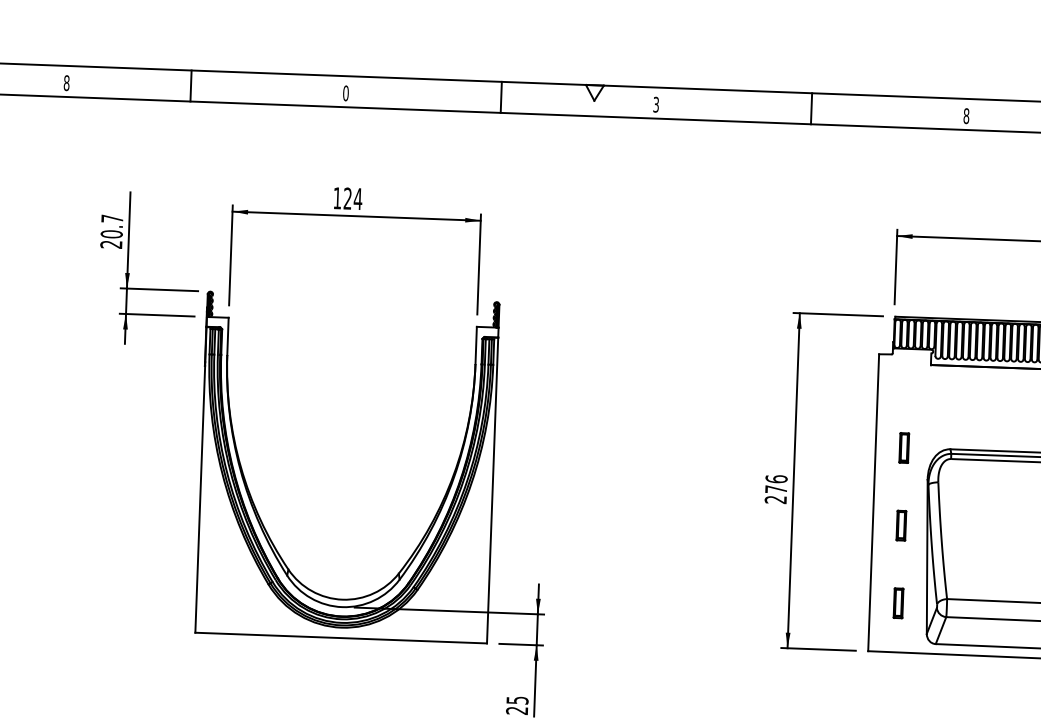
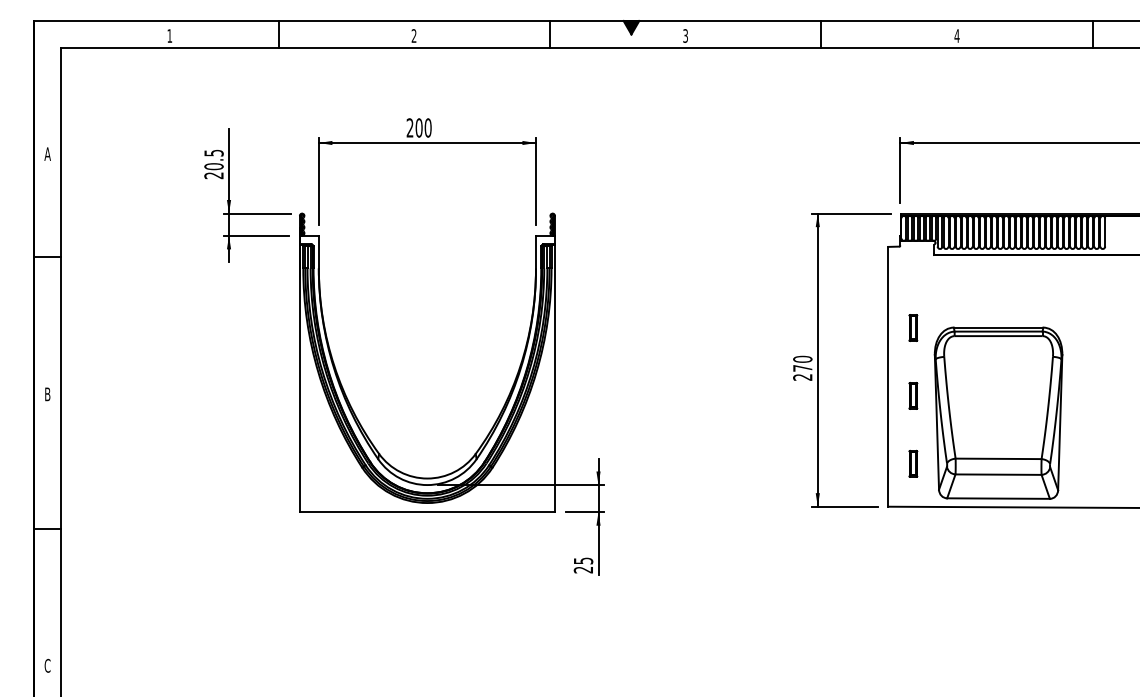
text: (66, 82) -> (169, 35), 8 -> 1
text: (345, 92) -> (413, 35), 0 -> 2
fill: (594, 92) -> (631, 27), added
text: (965, 115) -> (956, 35), 8 -> 4
text: (347, 198) -> (418, 127), 124 -> 200
text: (111, 218) -> (213, 152), 20.7 -> 20.5
text: (776, 478) -> (802, 358), 276 -> 270

